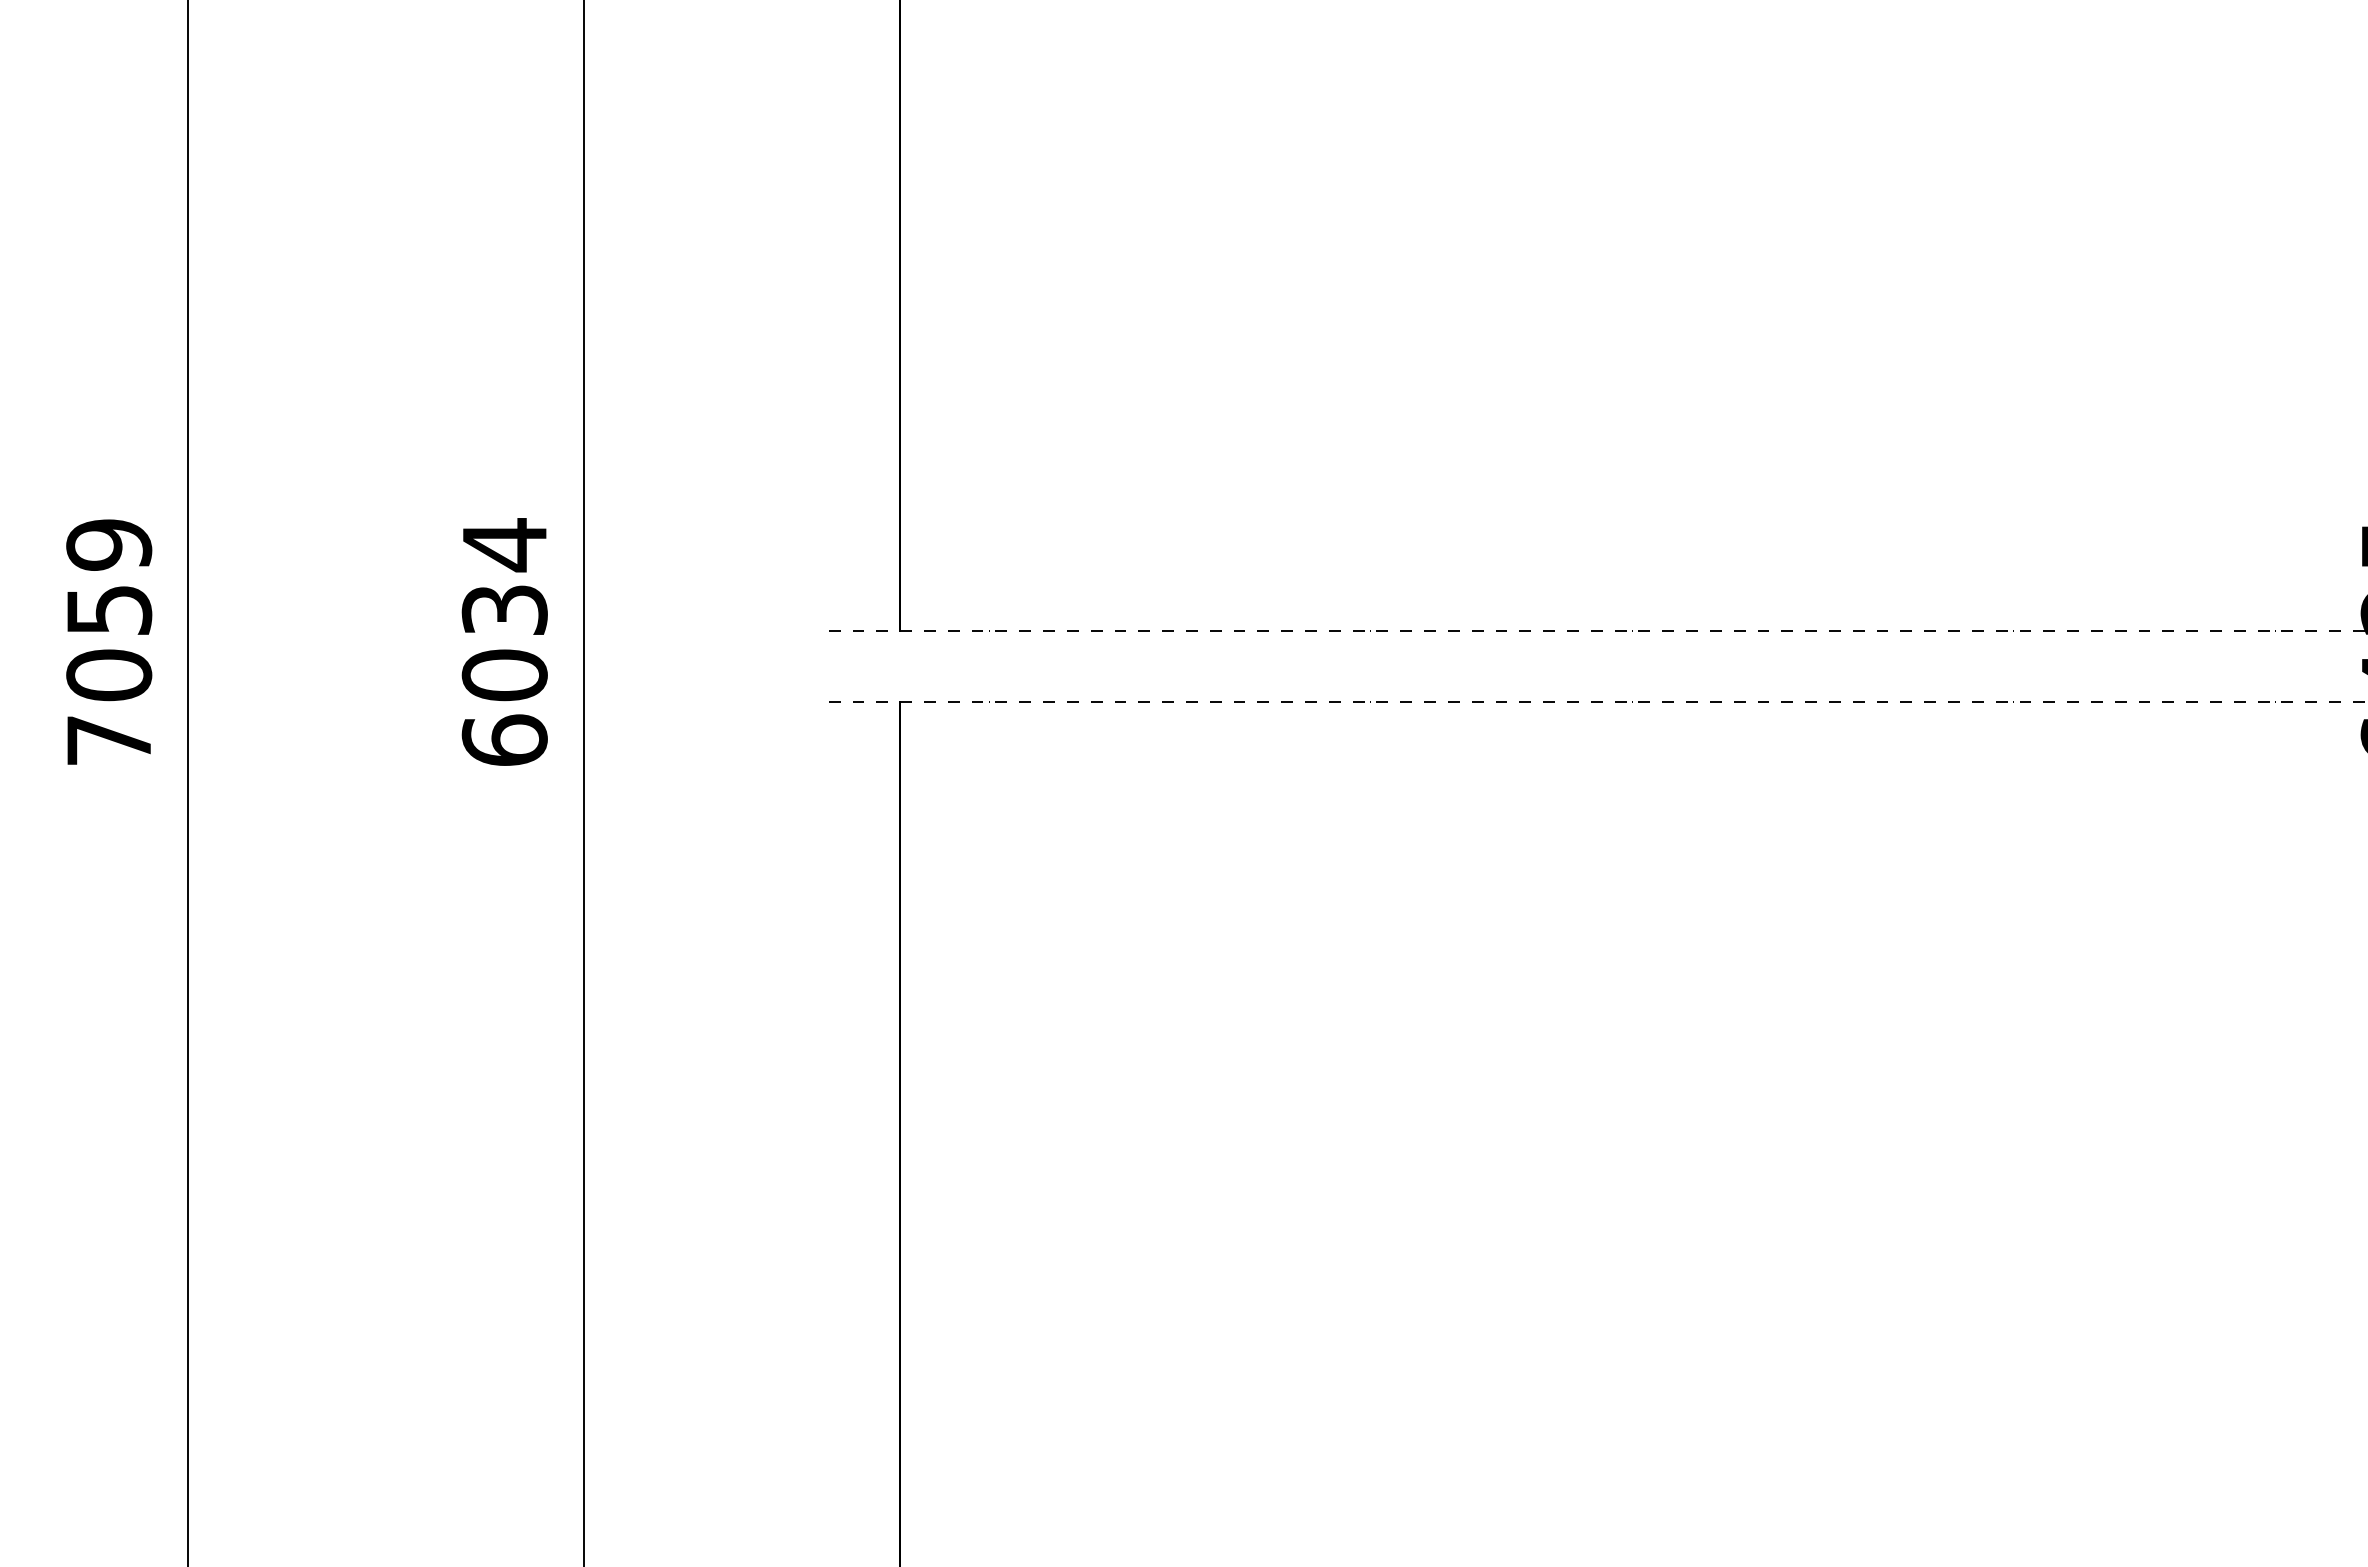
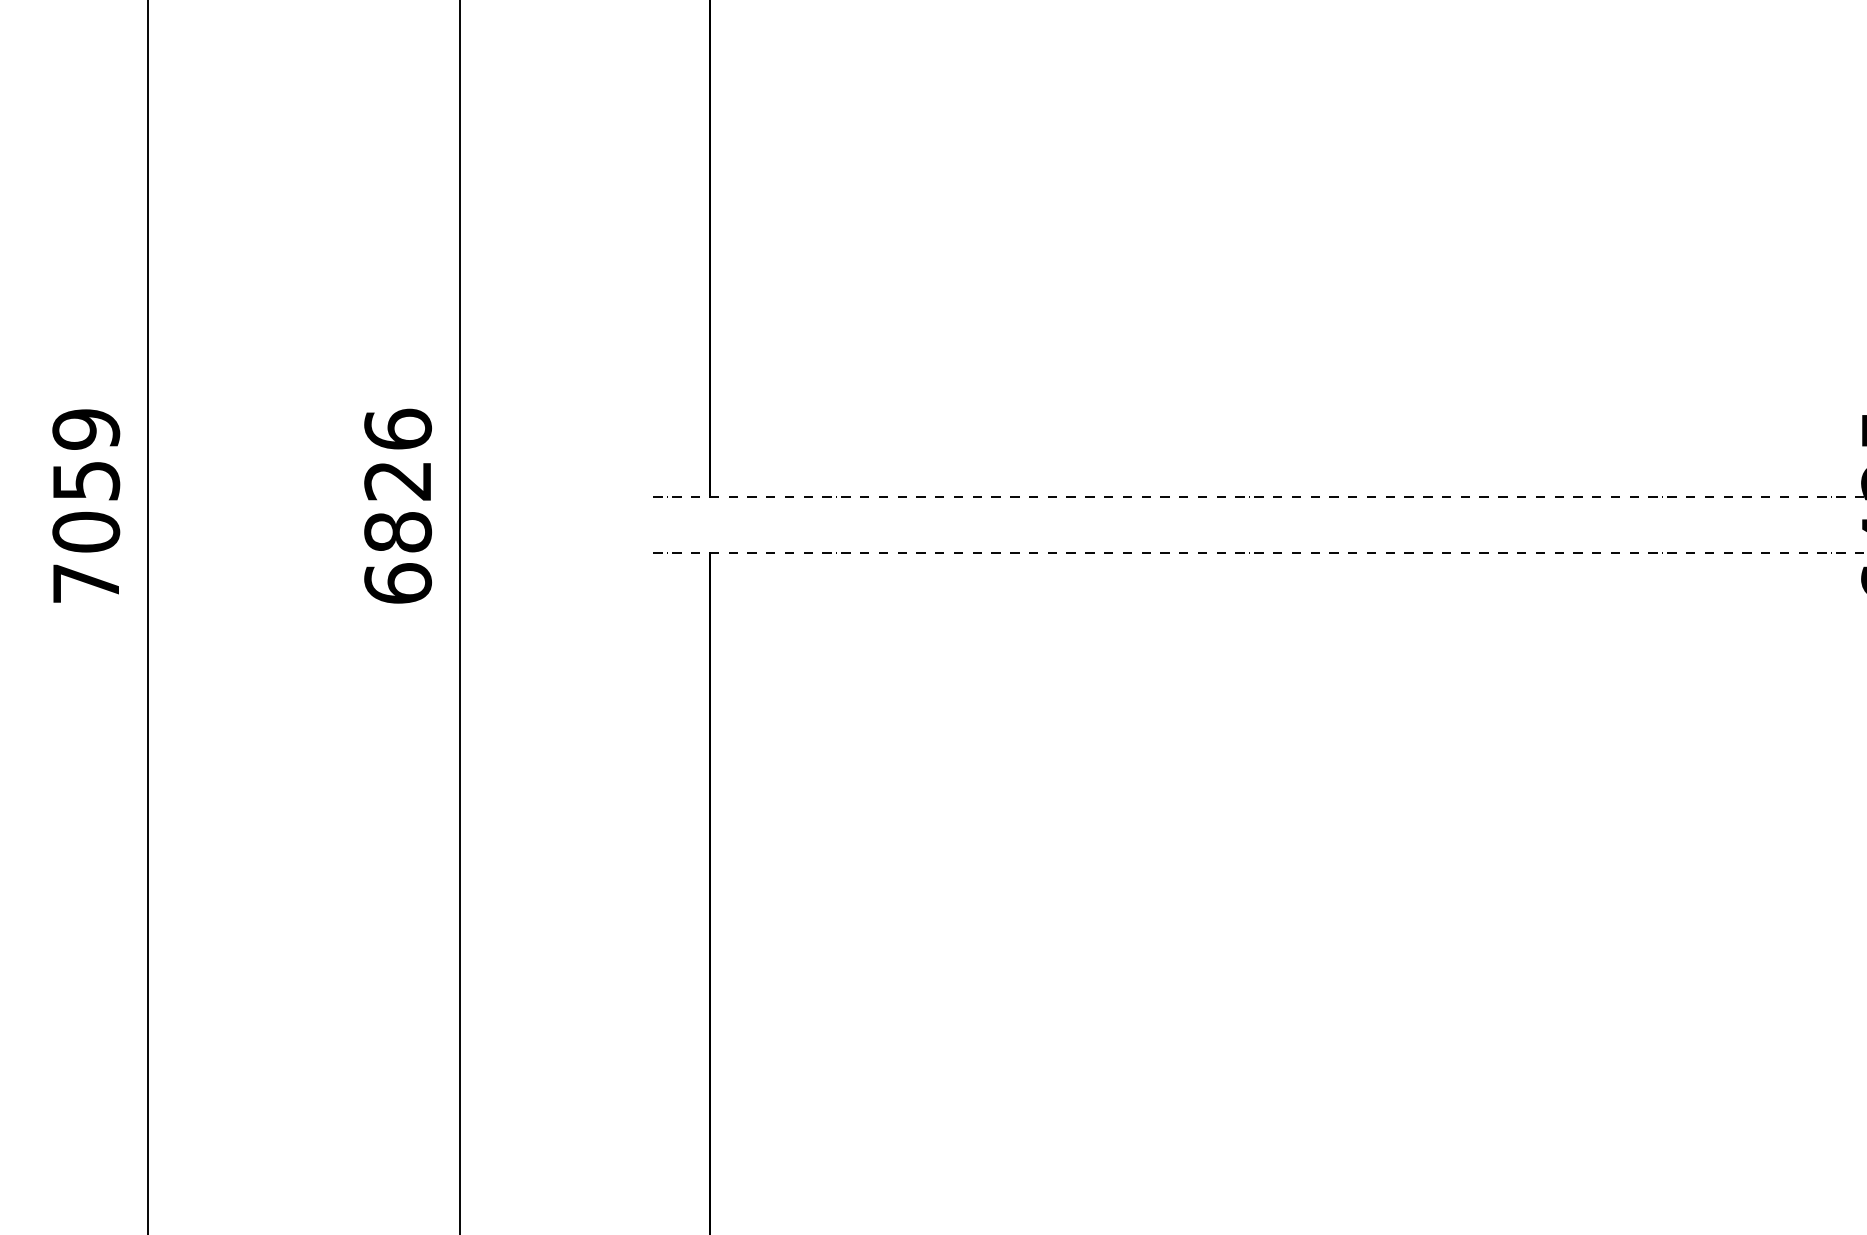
text: (504, 609) -> (397, 480), 6034 -> 6826

